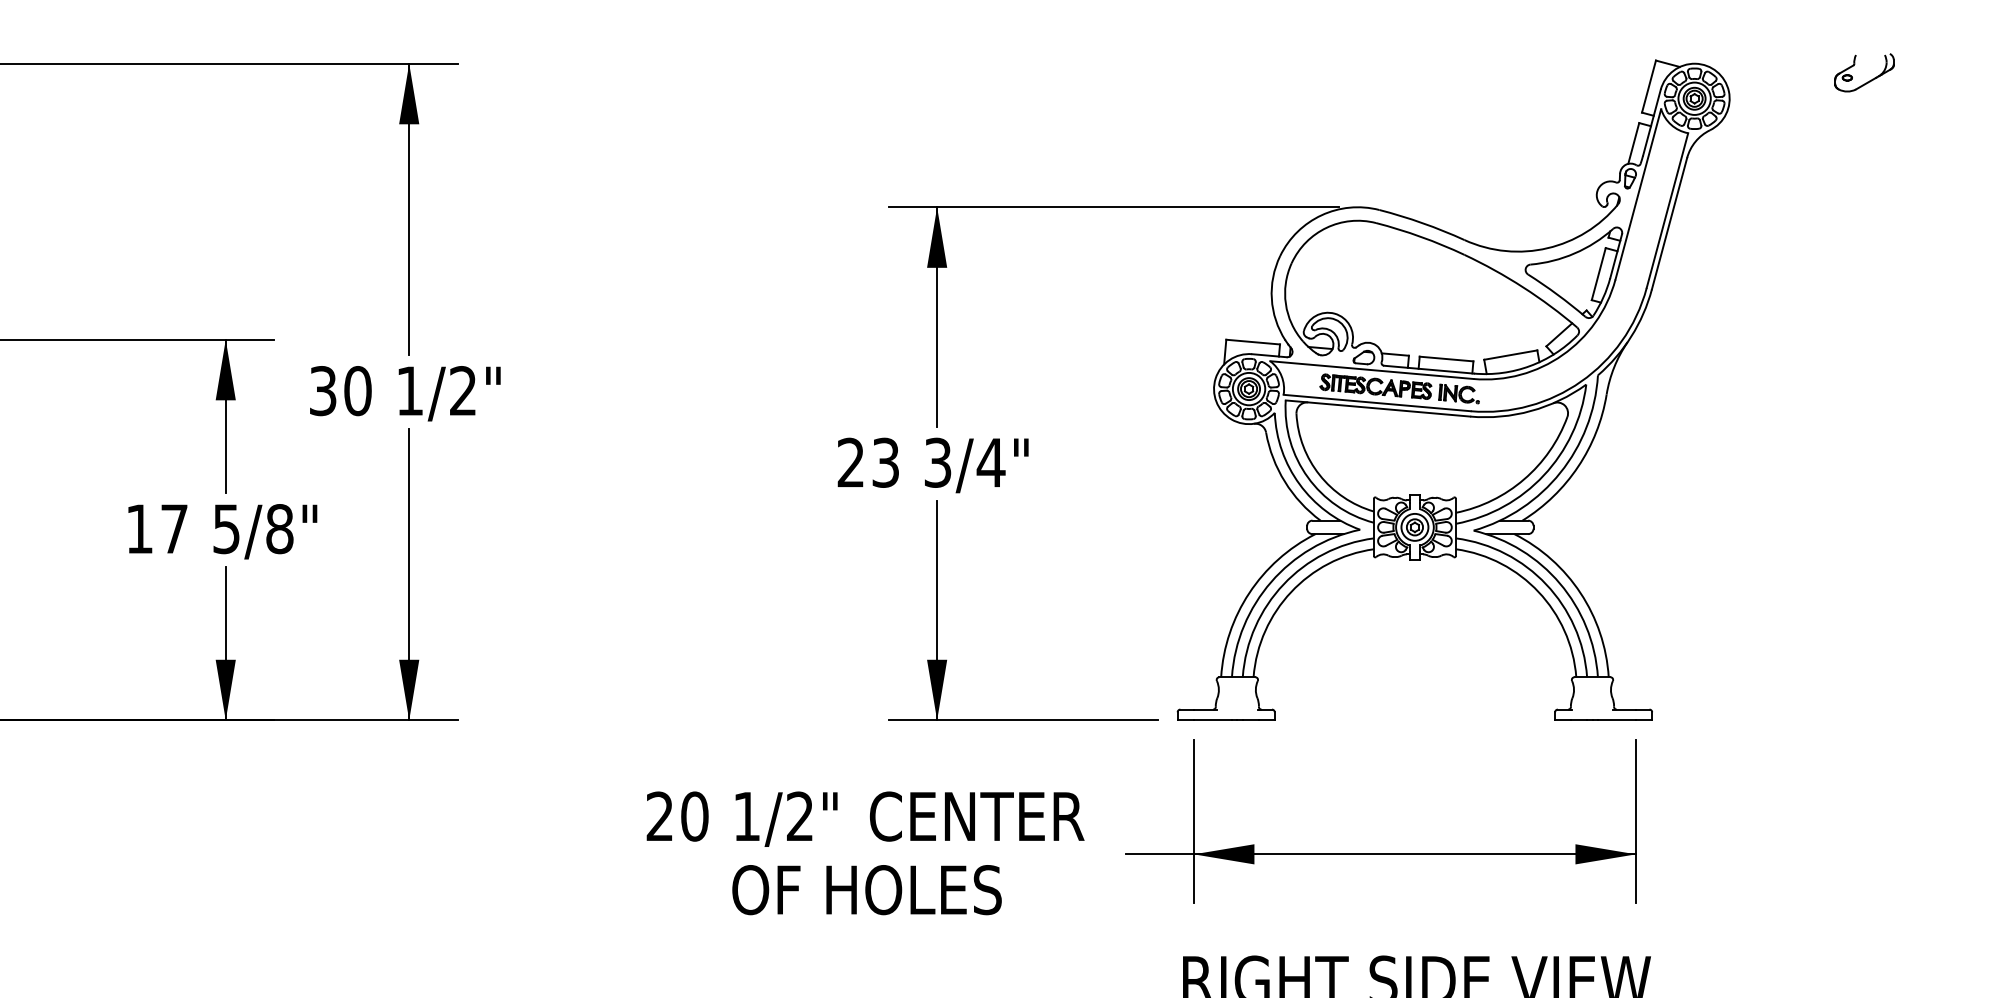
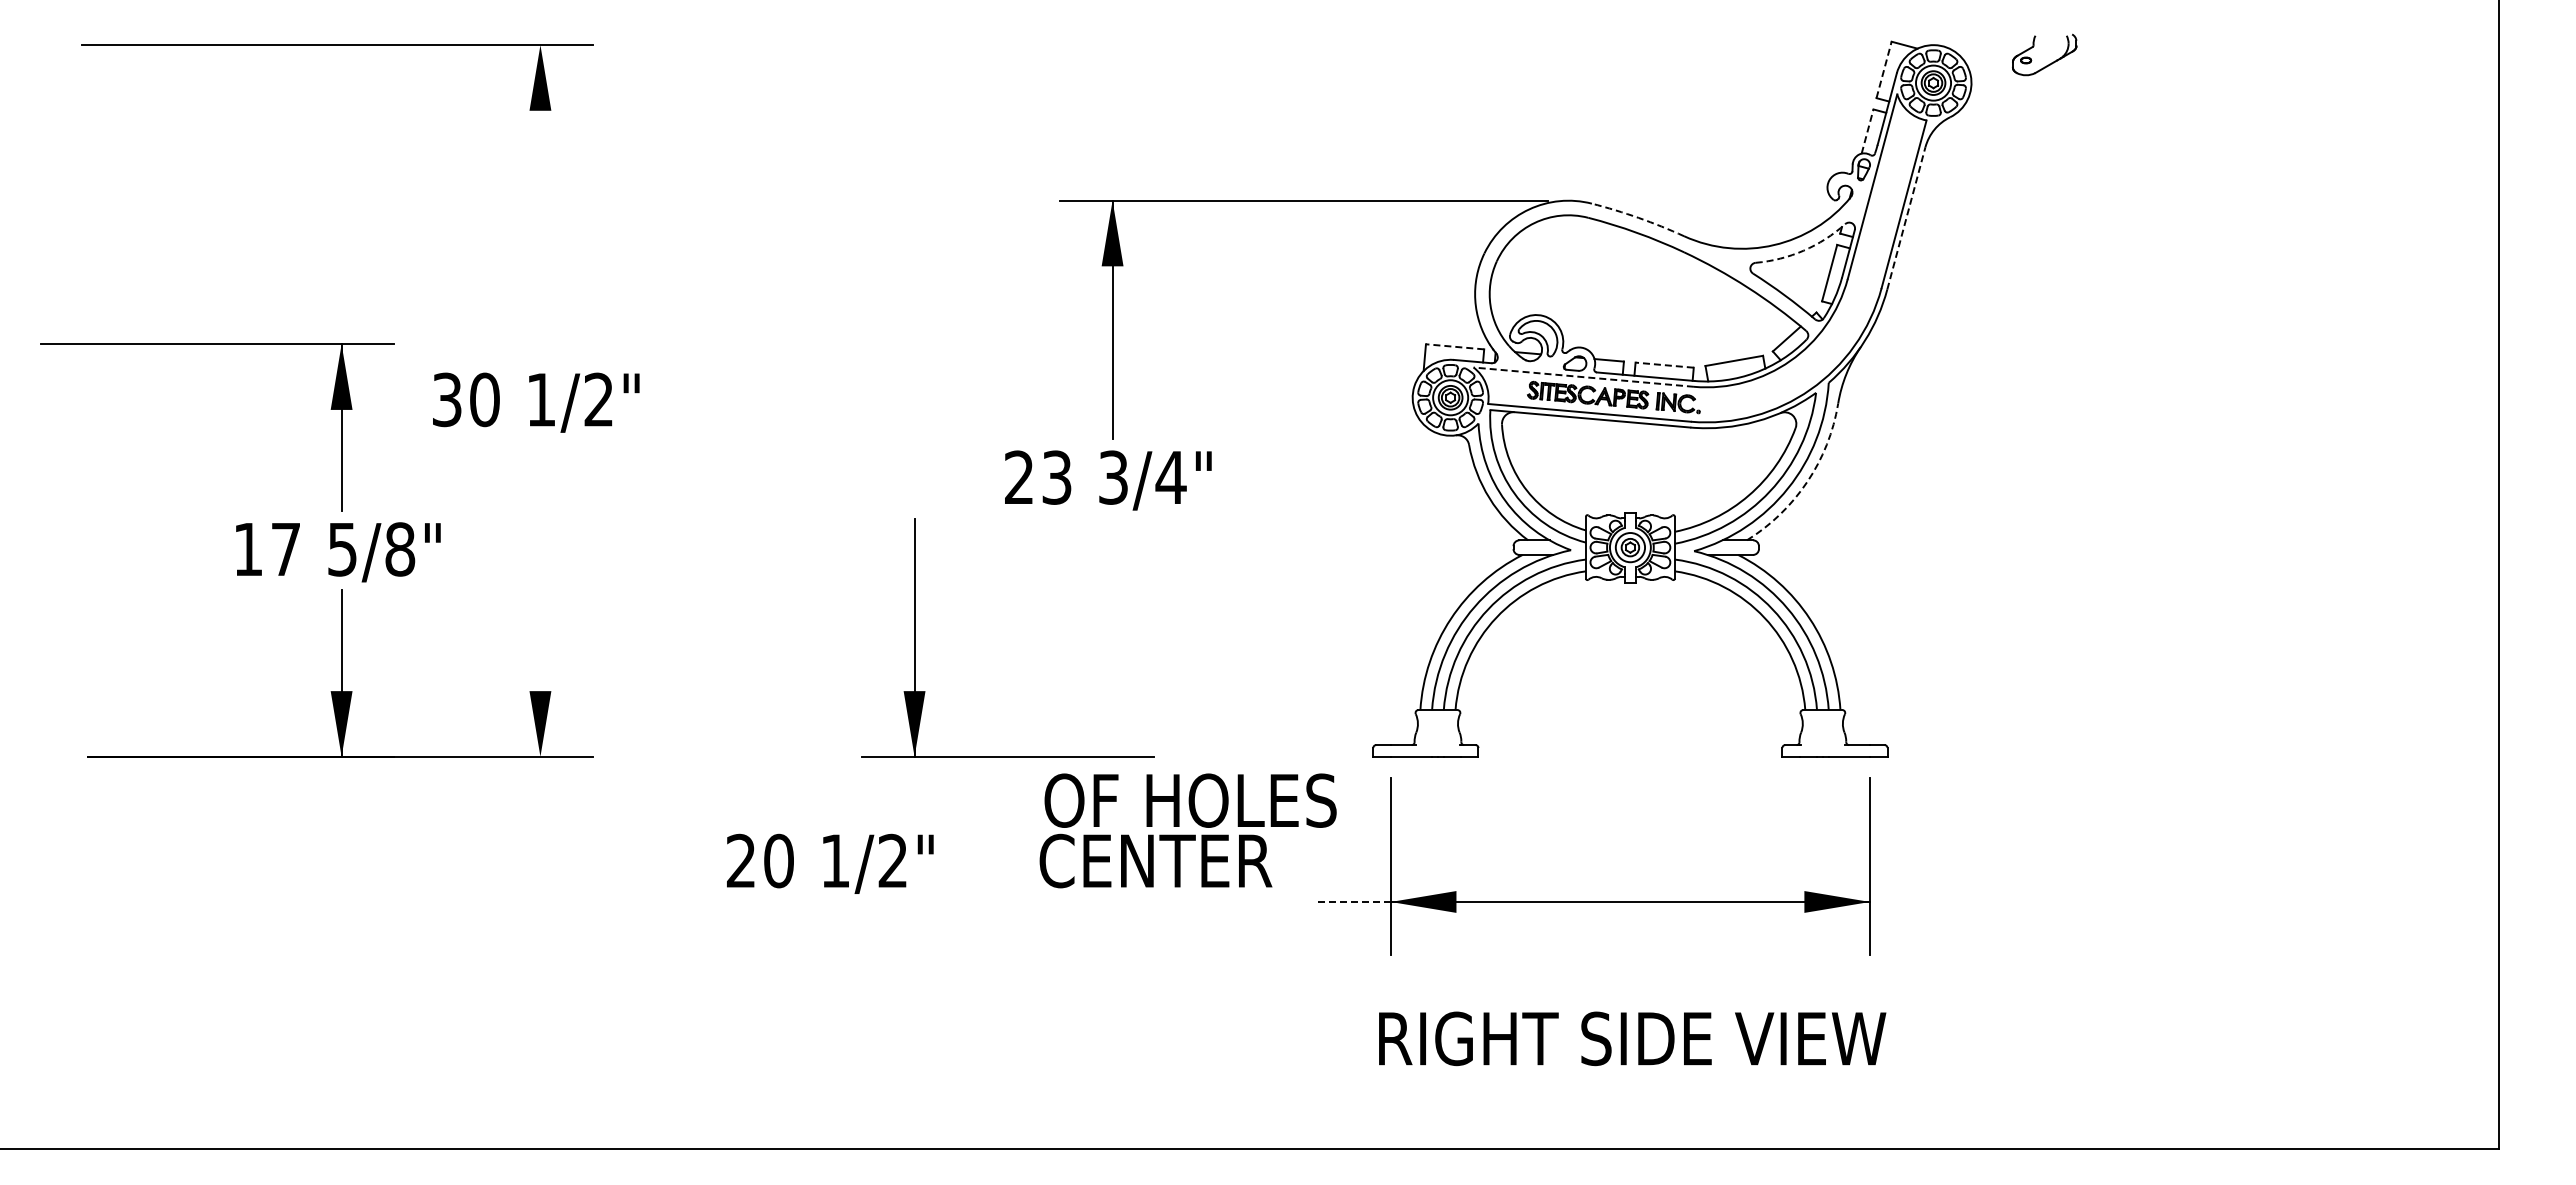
part: (1868, 80) -> (2049, 63), moved
line: (1649, 86) -> (1884, 69), solid -> dashed
line: (1633, 143) -> (1867, 131), solid -> dashed
line: (409, 209) -> (540, 203), removed
arc: (1422, 222) -> (1638, 217), solid -> dashed
line: (1669, 223) -> (1906, 218), solid -> dashed
arc: (1574, 253) -> (1803, 250), solid -> dashed
line: (1252, 341) -> (1454, 346), solid -> dashed
line: (1446, 359) -> (1664, 365), solid -> dashed
line: (1371, 370) -> (1583, 377), solid -> dashed
arc: (1578, 466) -> (1807, 481), solid -> dashed
line: (409, 574) -> (540, 598), removed
part: (937, 610) -> (915, 637), moved
text: (742, 818) -> (830, 863), moved
line: (1160, 853) -> (1354, 901), solid -> dashed
text: (866, 889) -> (1190, 800), moved

